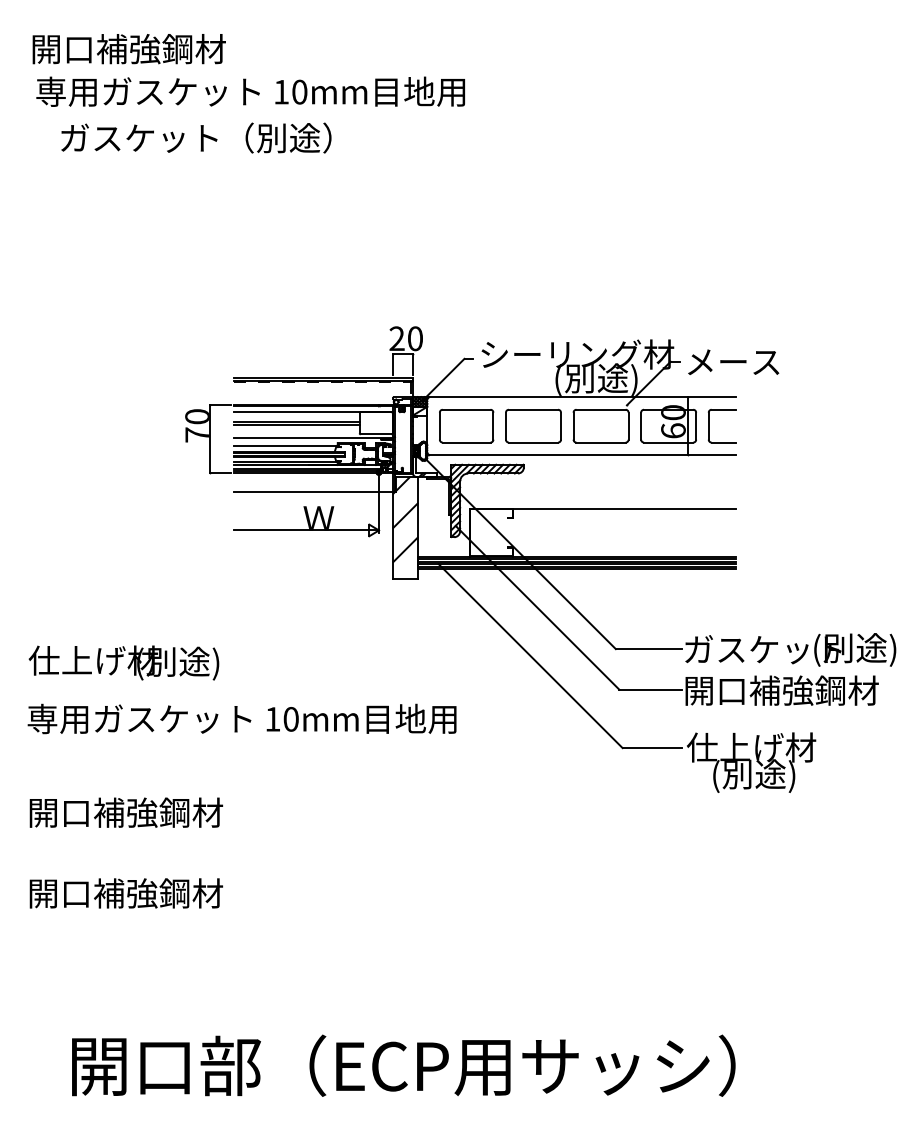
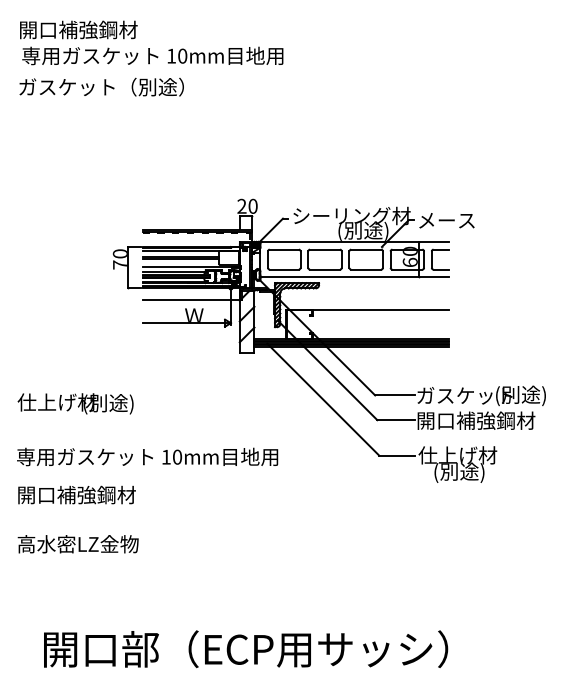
text: (196, 136) -> (101, 86), moved
text: (241, 718) -> (147, 456), moved
text: (127, 893) -> (77, 544), 開口補強鋼材 -> 高水密LZ金物

